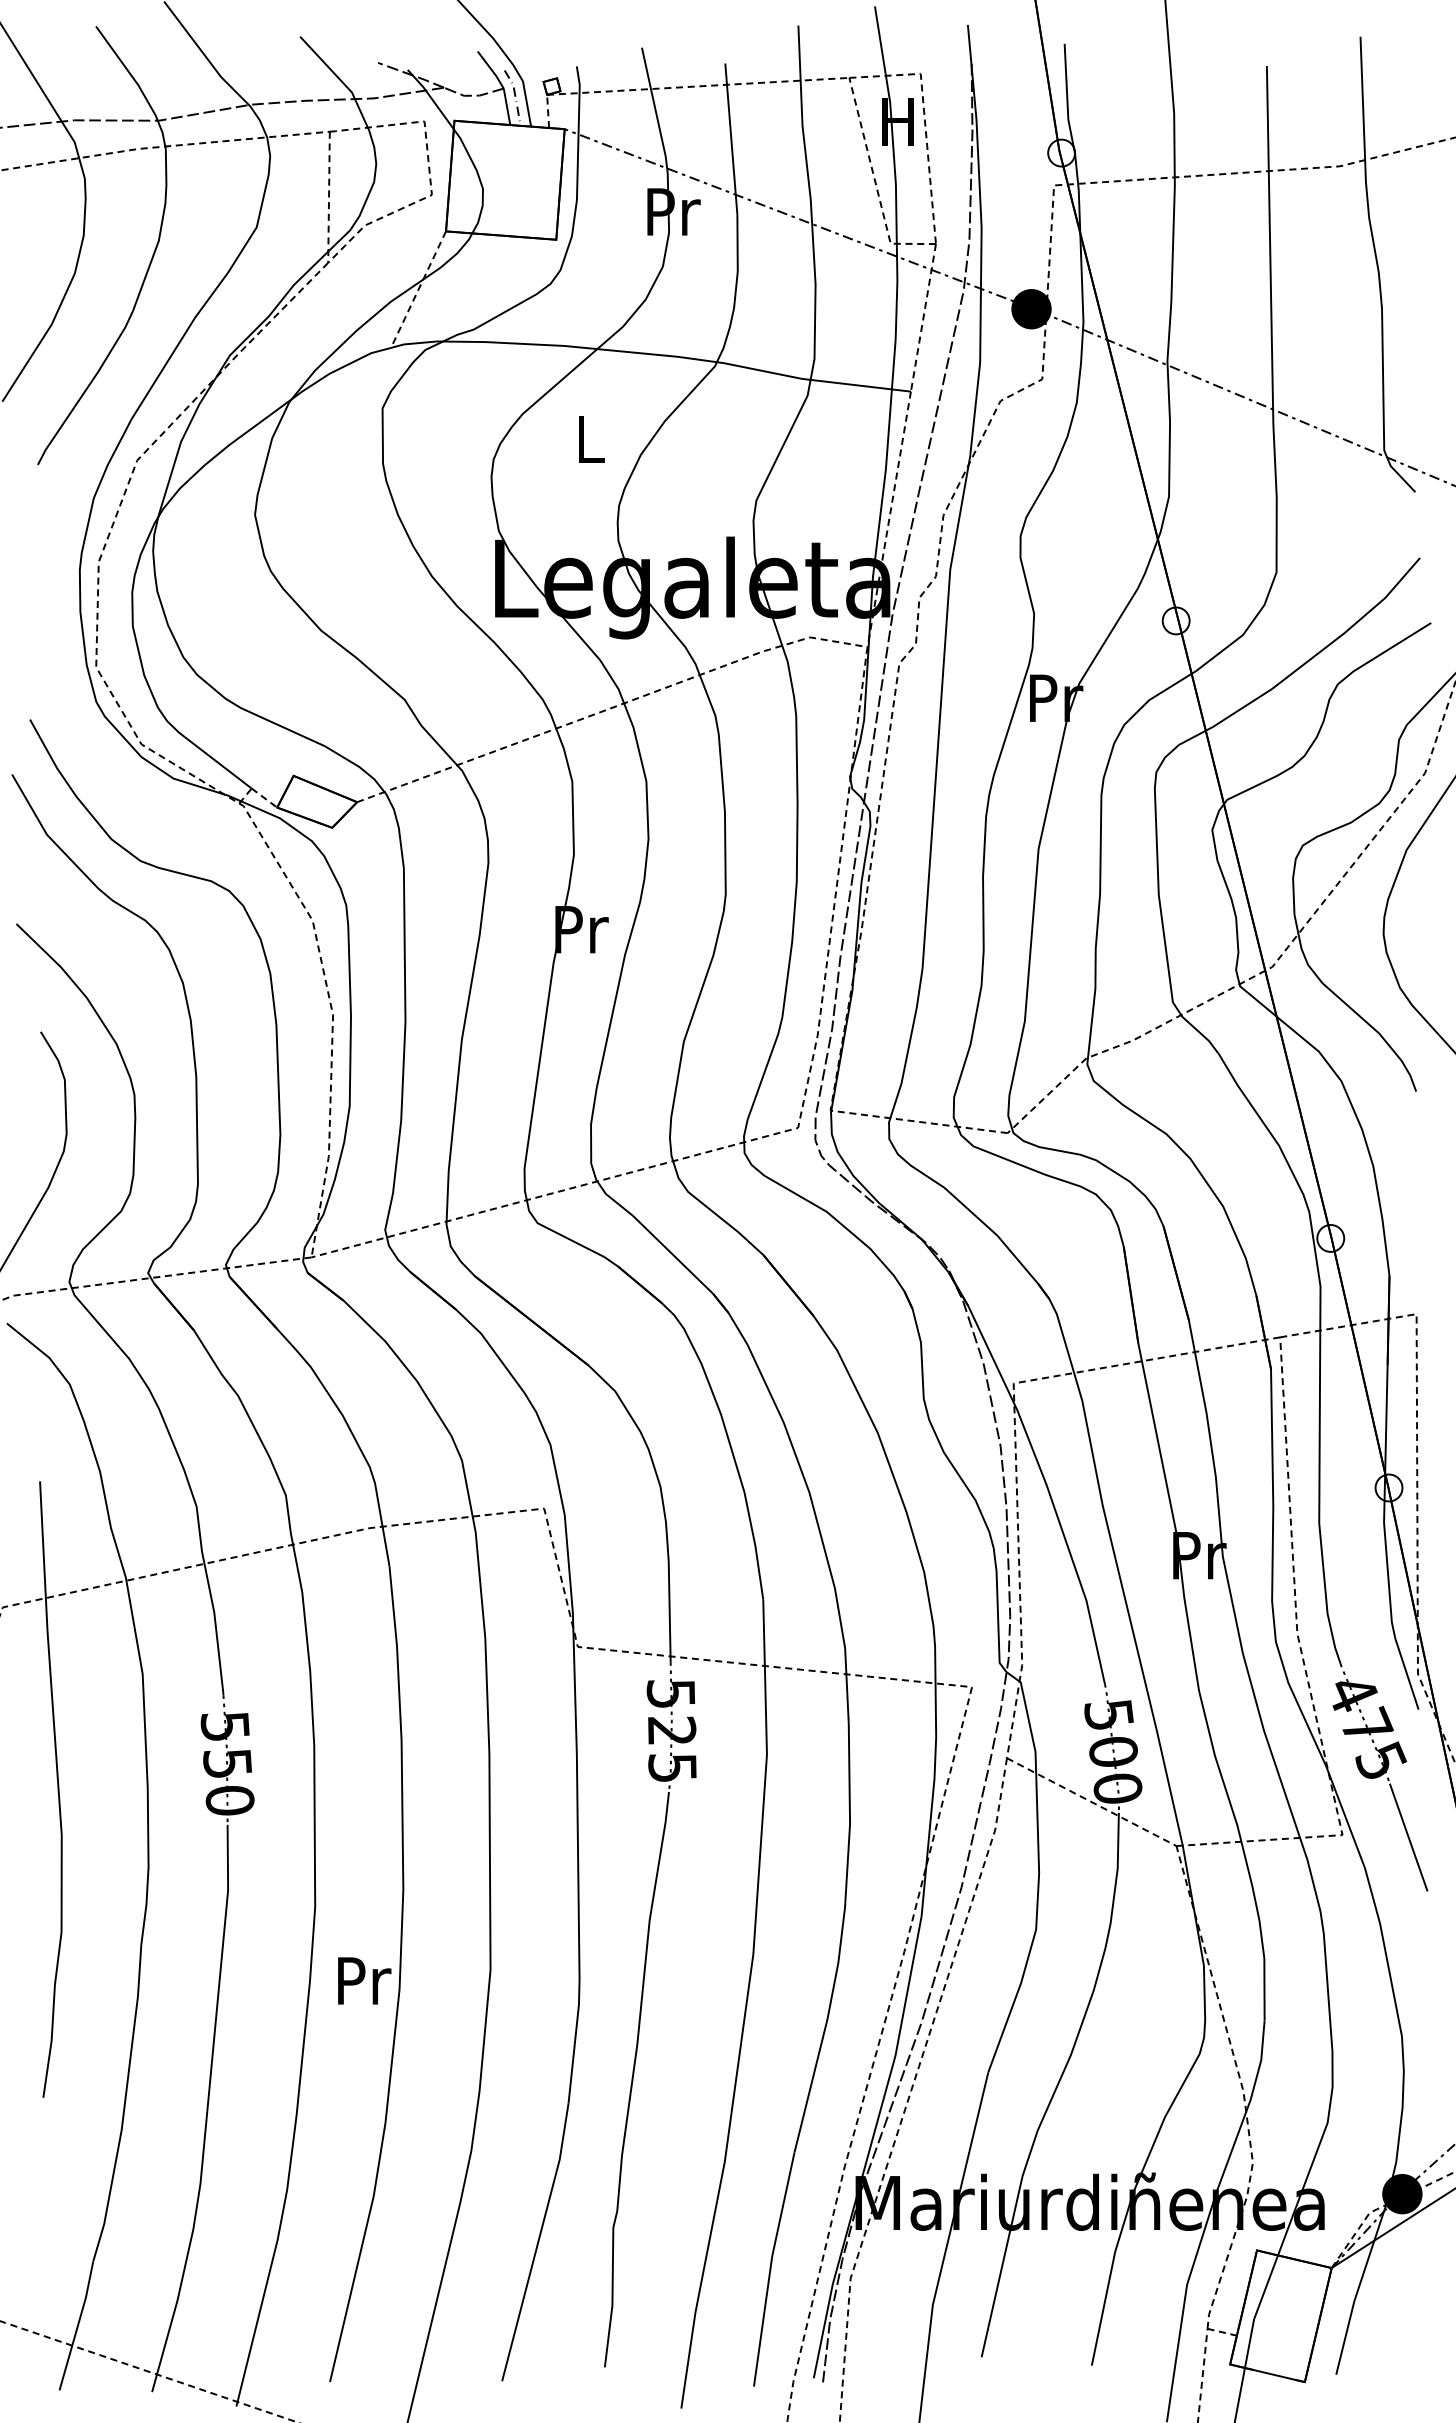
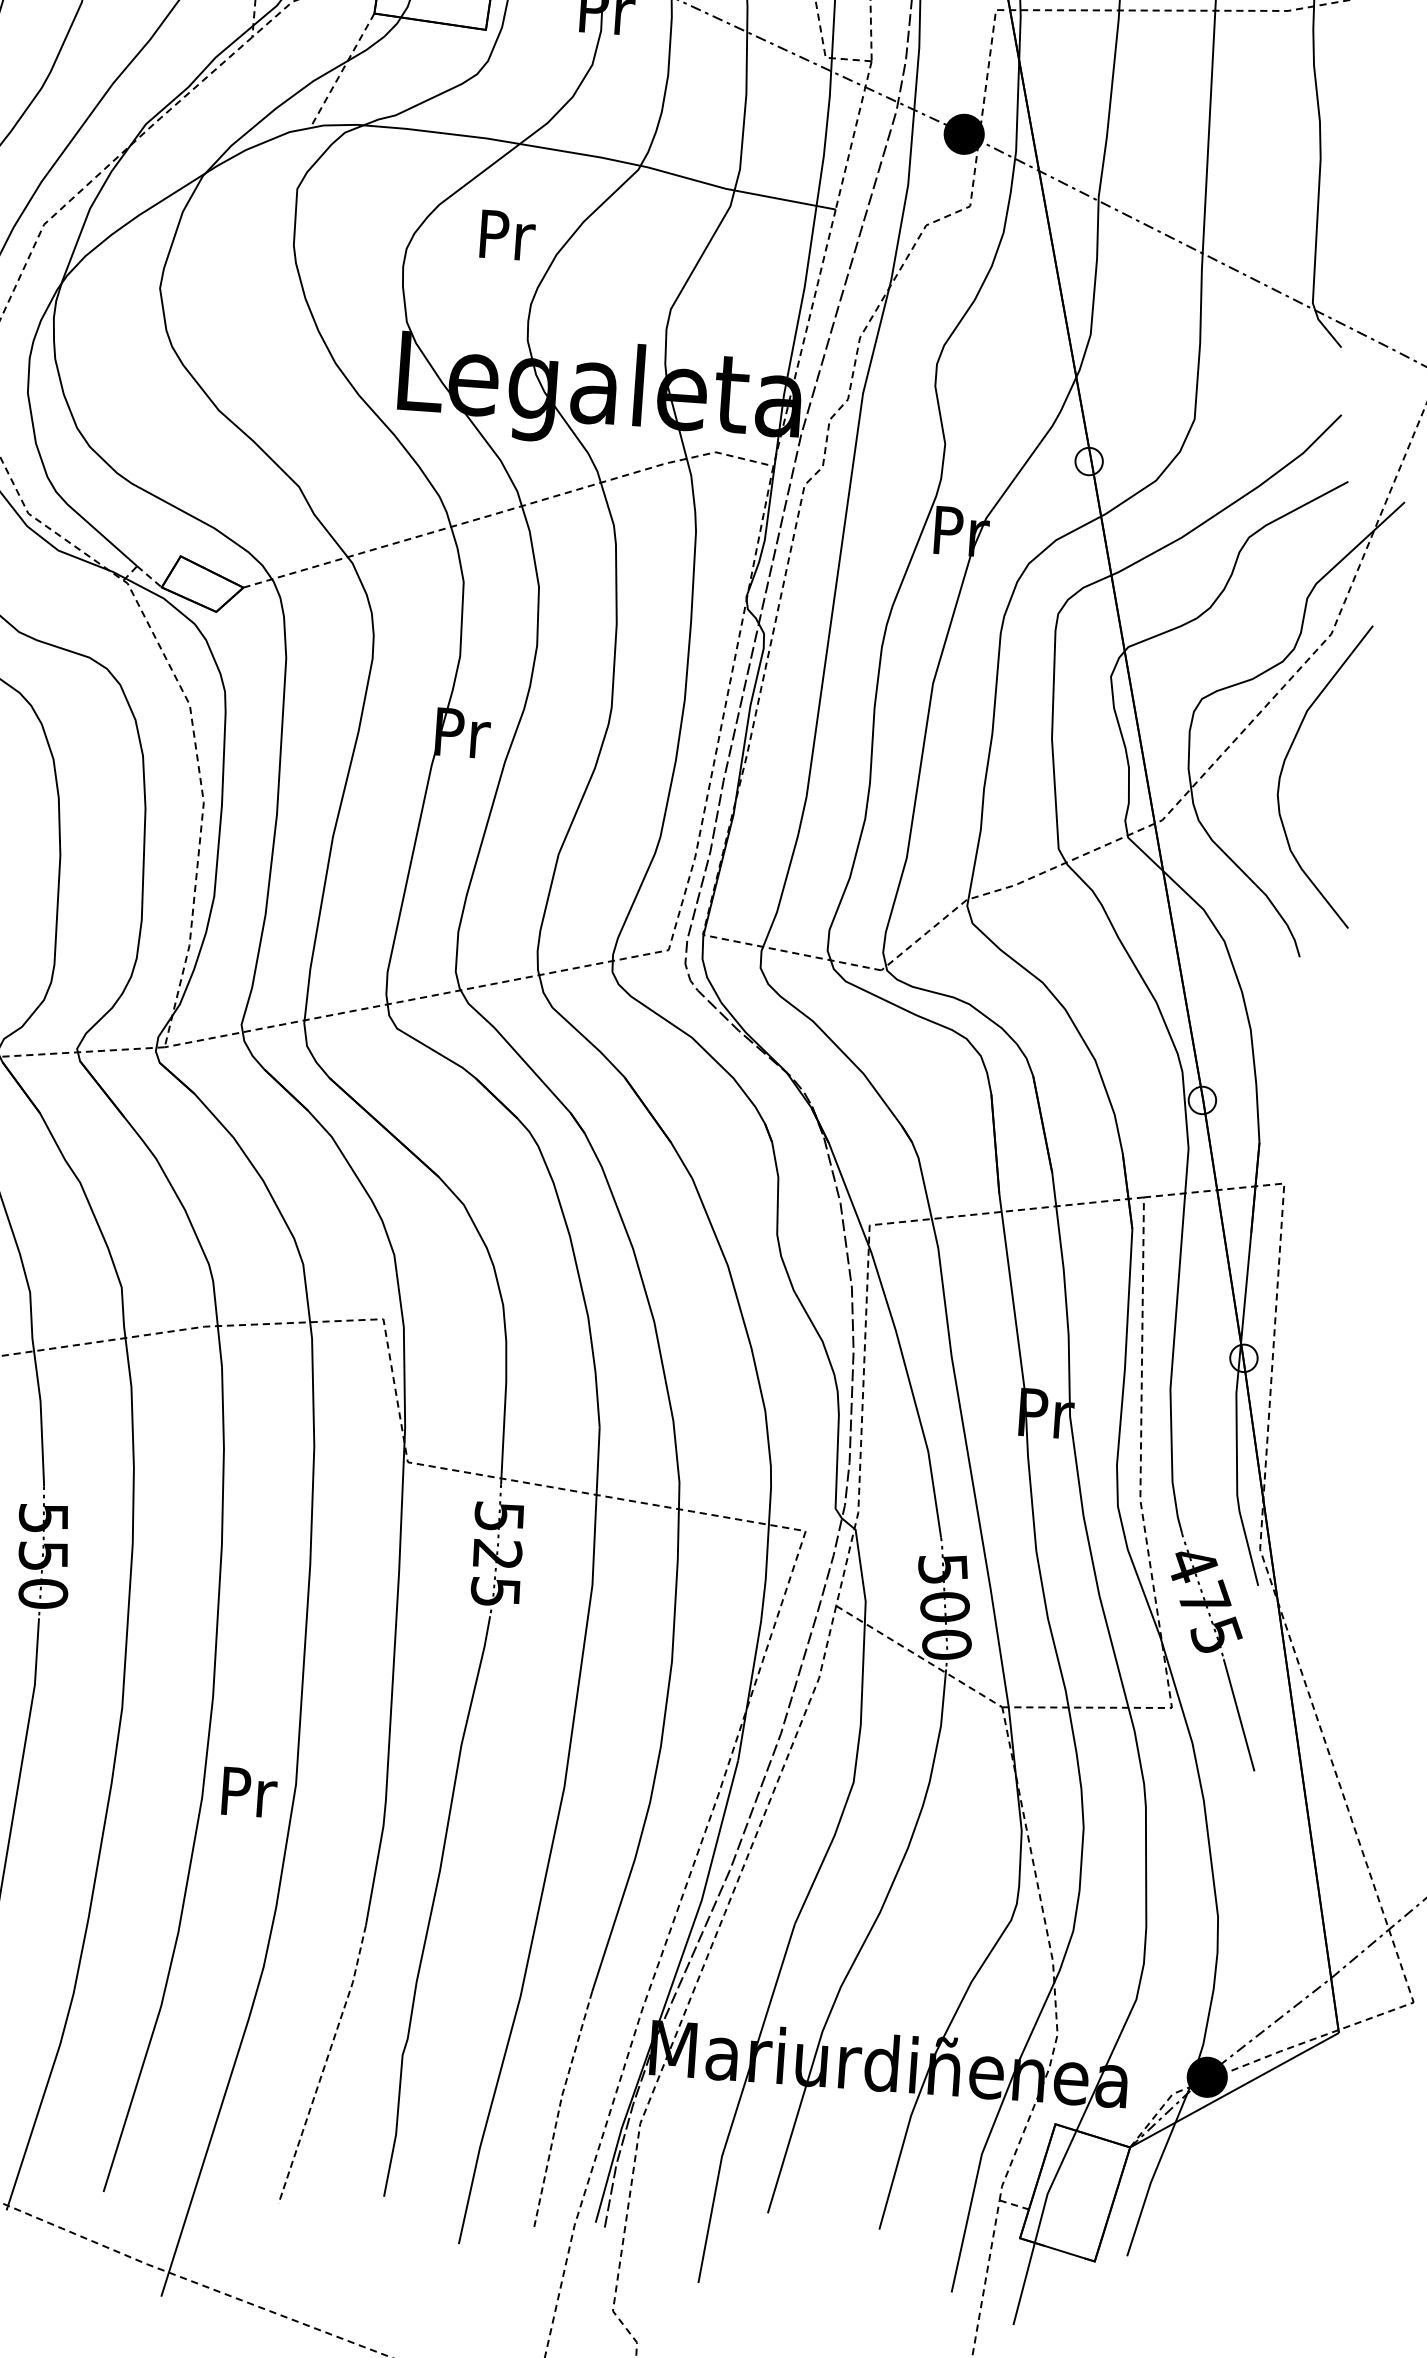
text: (591, 438) -> (507, 234), L -> Pr
text: (364, 1980) -> (249, 1792), moved
line: (538, 2242) -> (325, 2065), solid -> dashed
line: (770, 2268) -> (559, 2107), solid -> dashed

